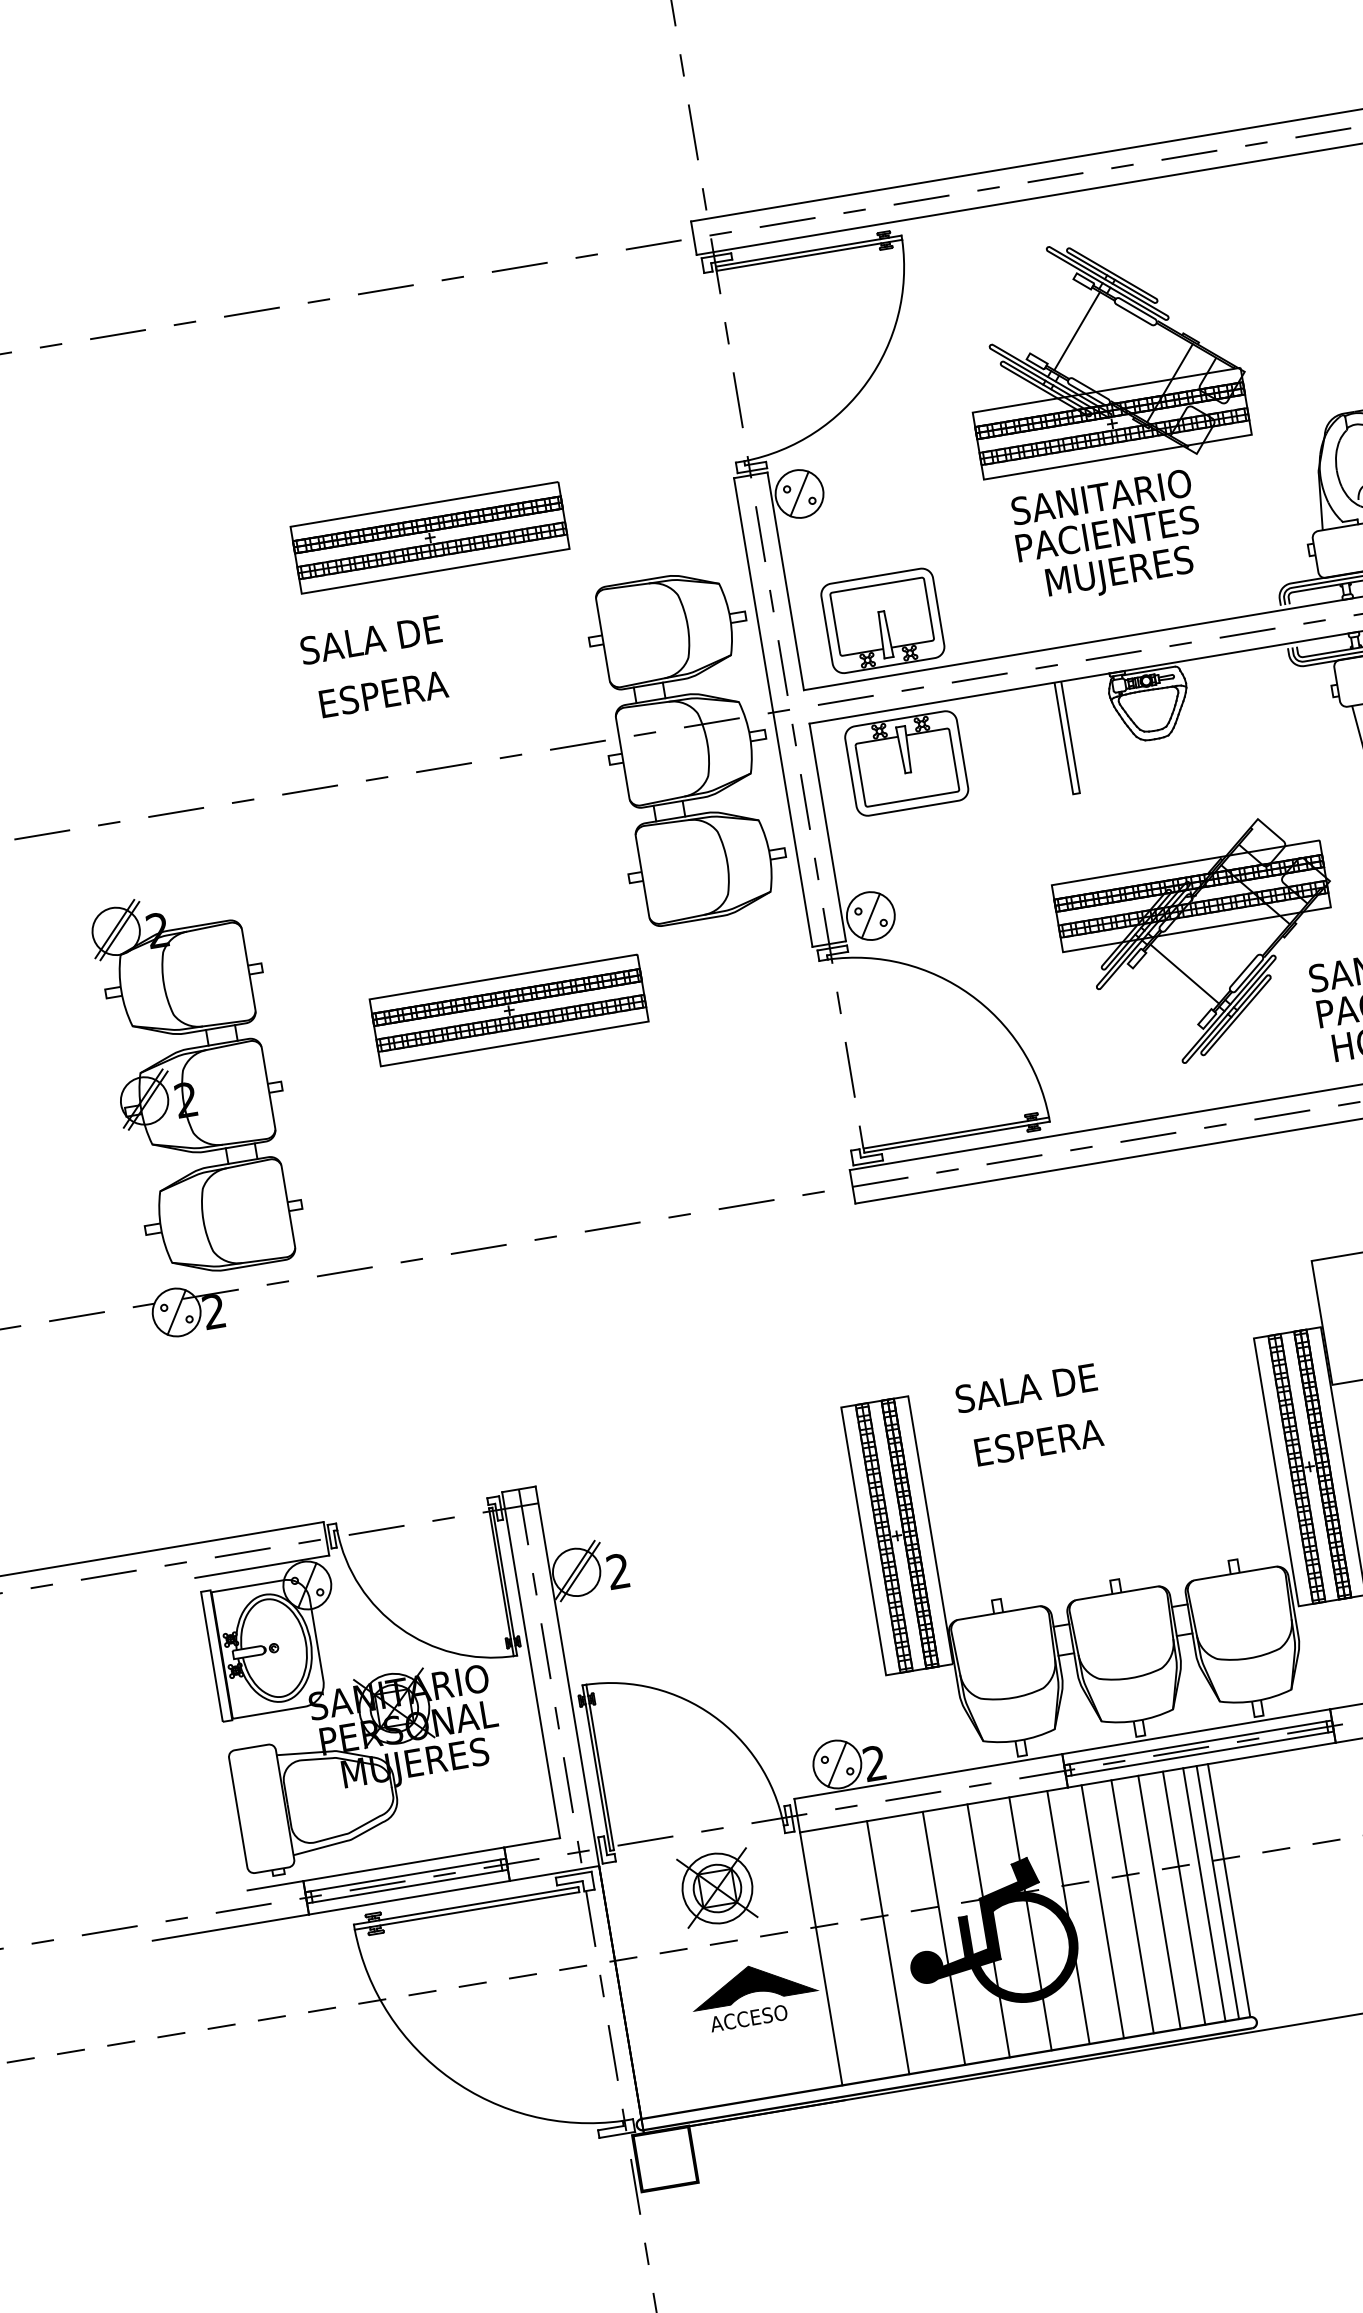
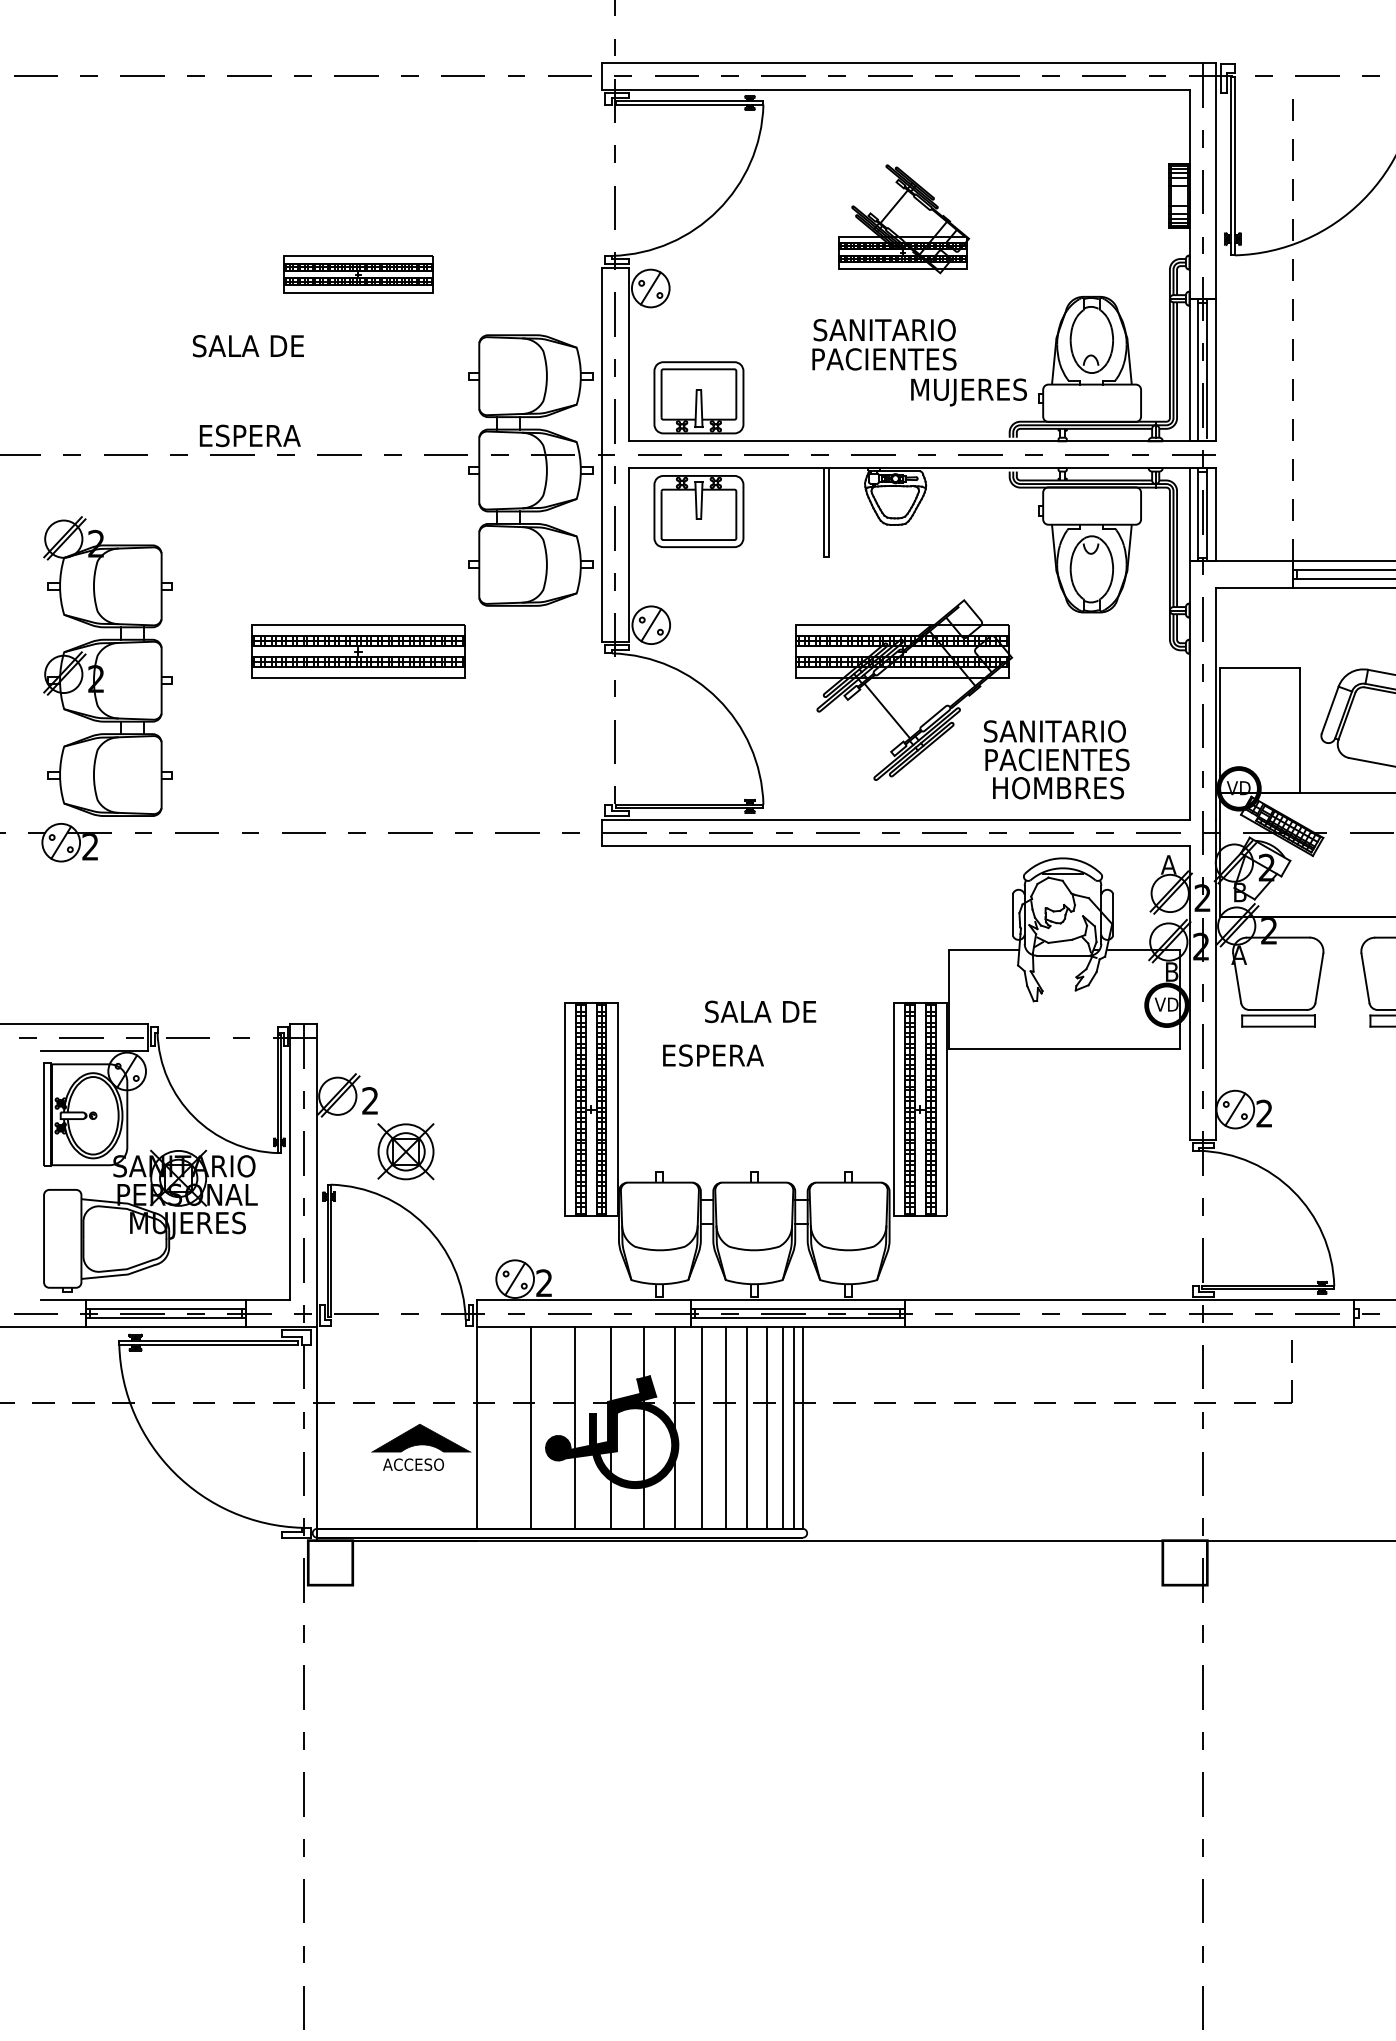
part: (1103, 354) -> (904, 219), size x0.6
part: (430, 537) -> (358, 274), size x0.7
text: (1119, 574) -> (968, 392), moved
text: (371, 640) -> (248, 346), moved
text: (384, 693) -> (250, 435), moved
text: (1026, 1387) -> (760, 1011), moved
part: (716, 1888) -> (405, 1151), moved

